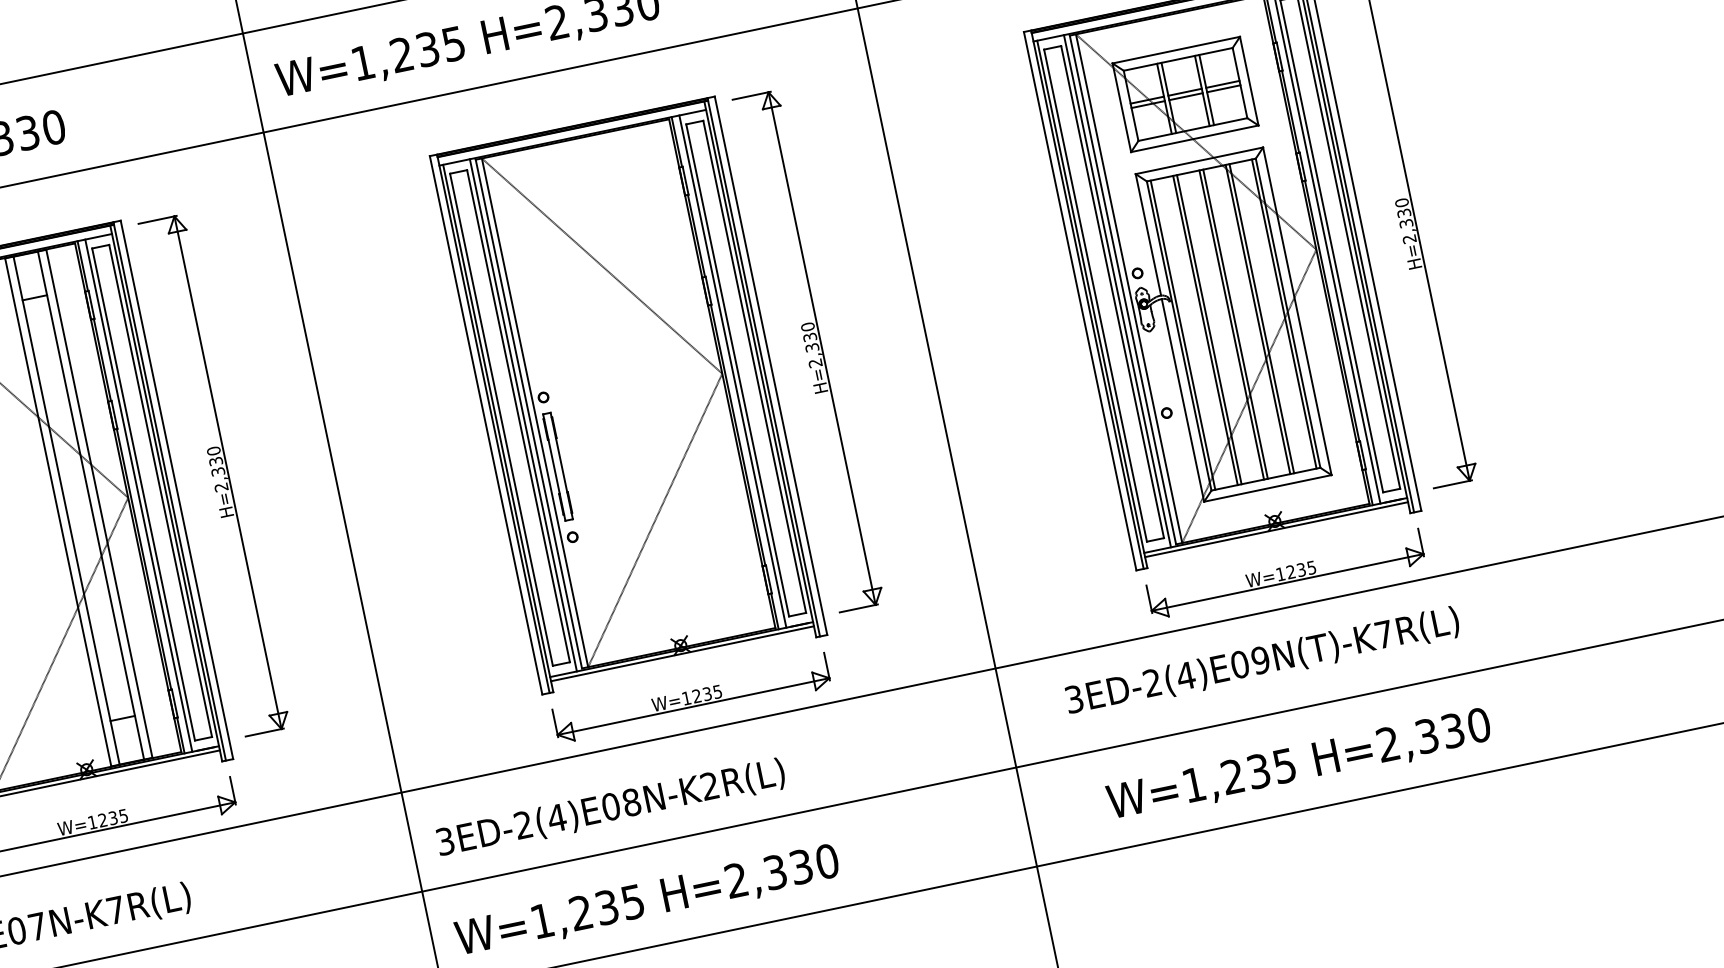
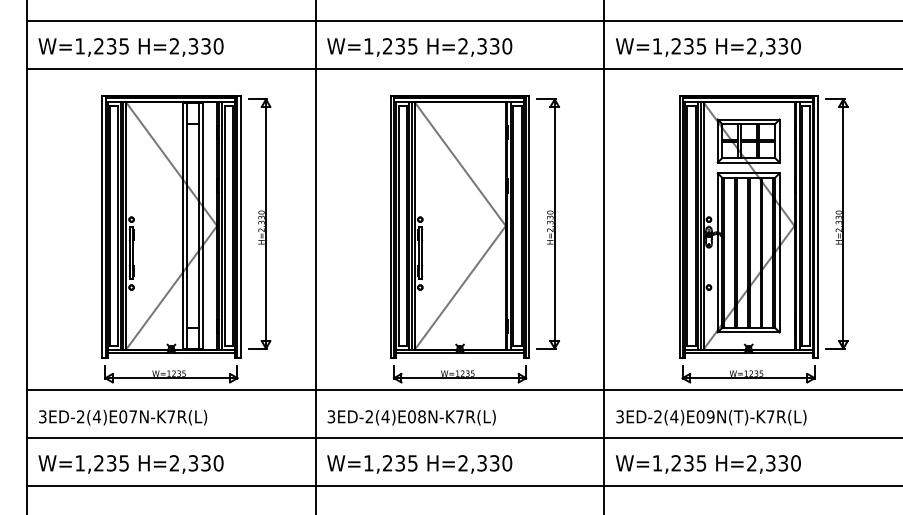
text: (1262, 661) -> (711, 417), moved
text: (1299, 765) -> (708, 464), moved
text: (708, 785) -> (459, 416), 3ED-2(4)E08N-K2R(L) -> 3ED-2(4)E08N-K7R(L)

